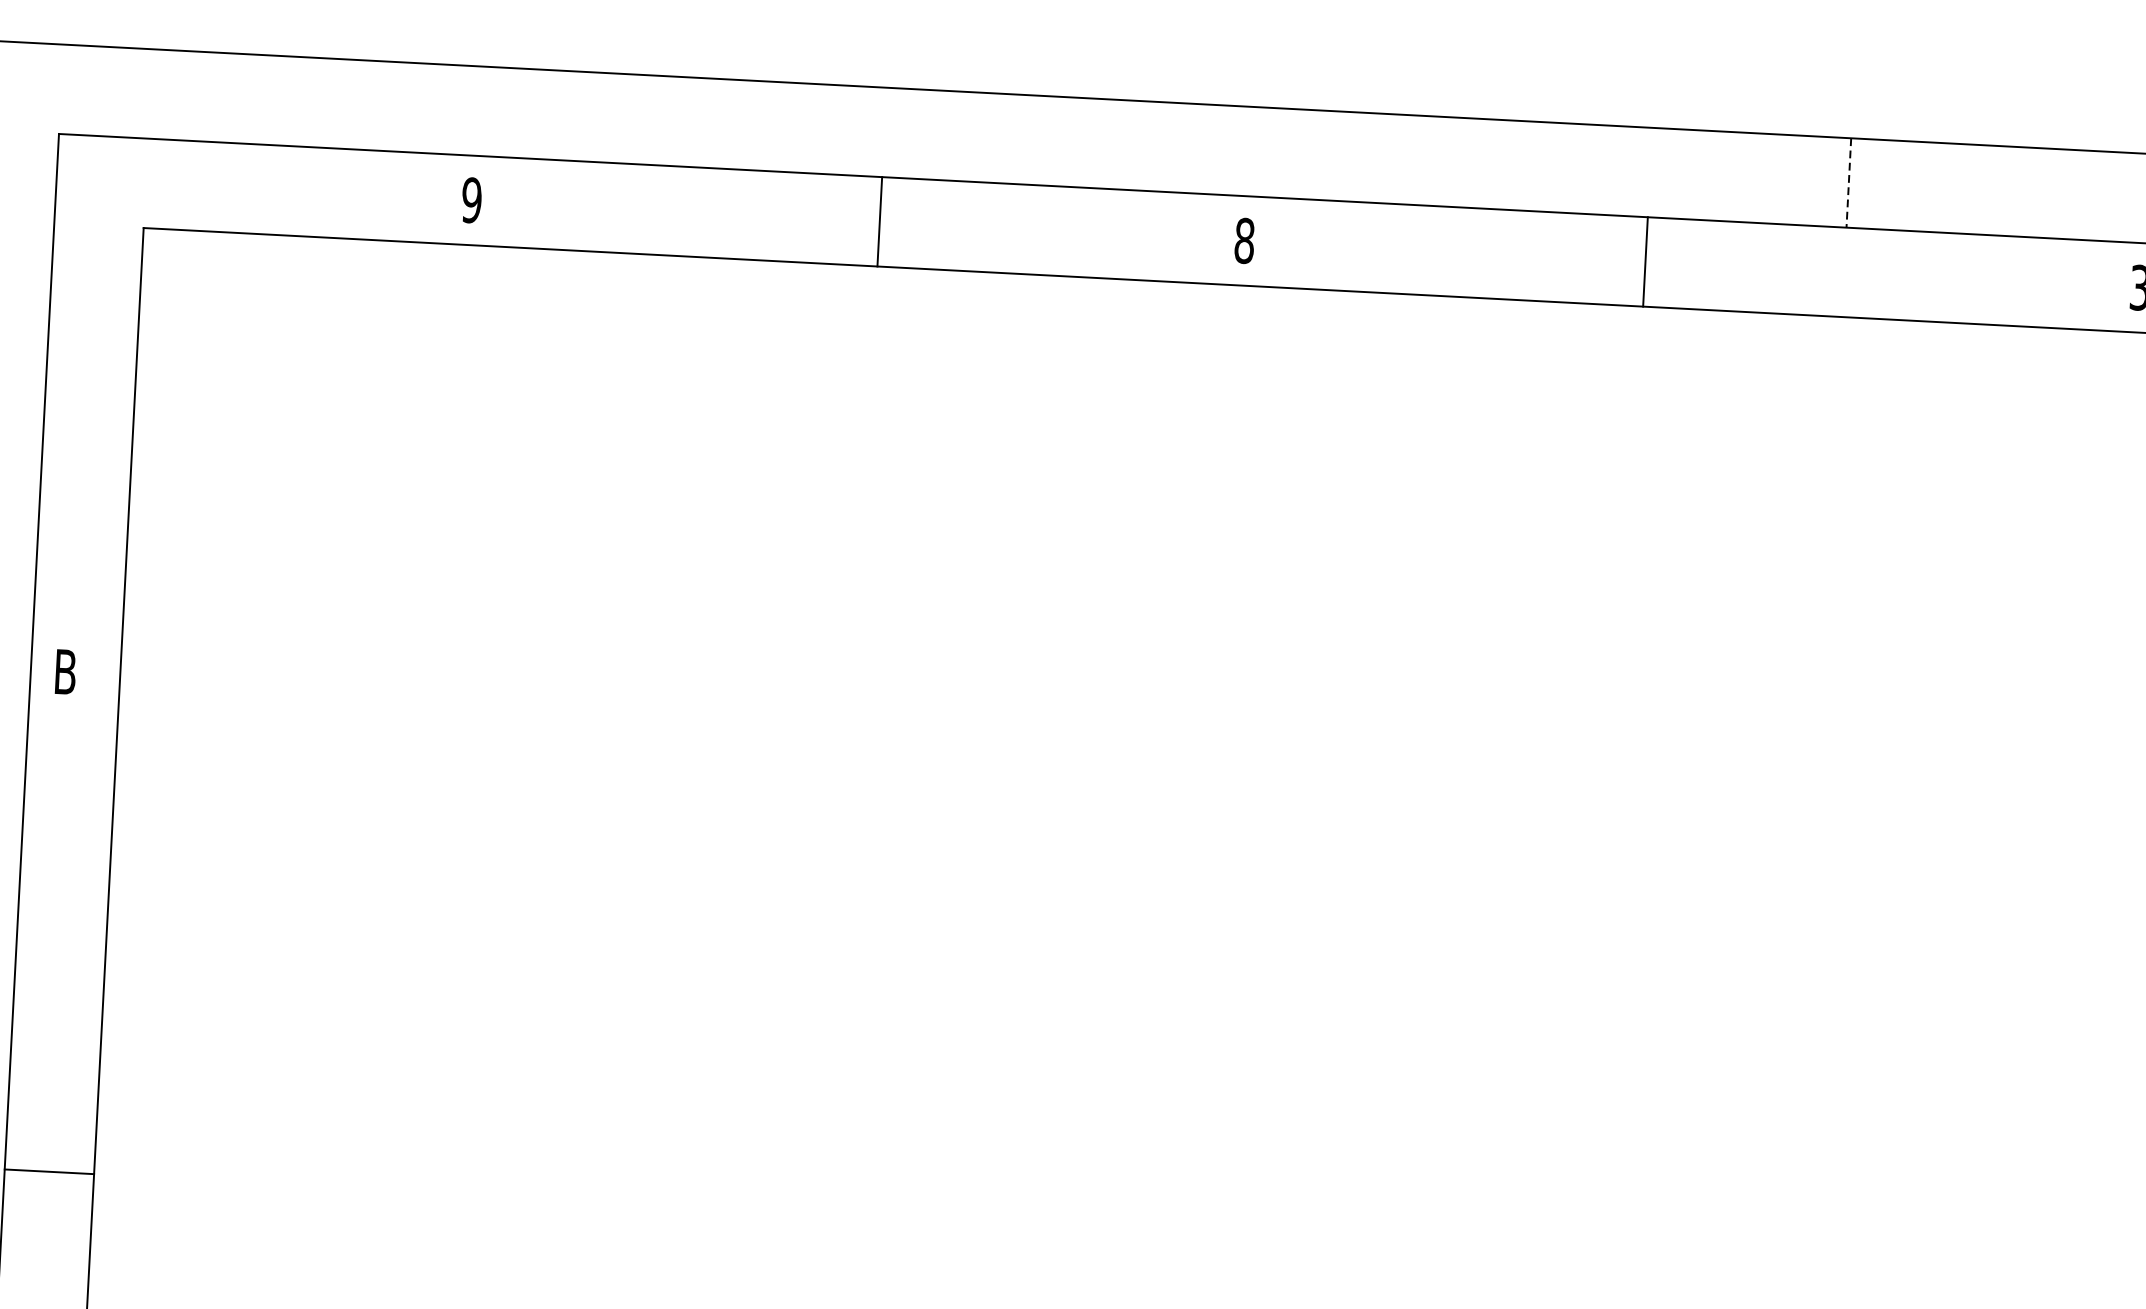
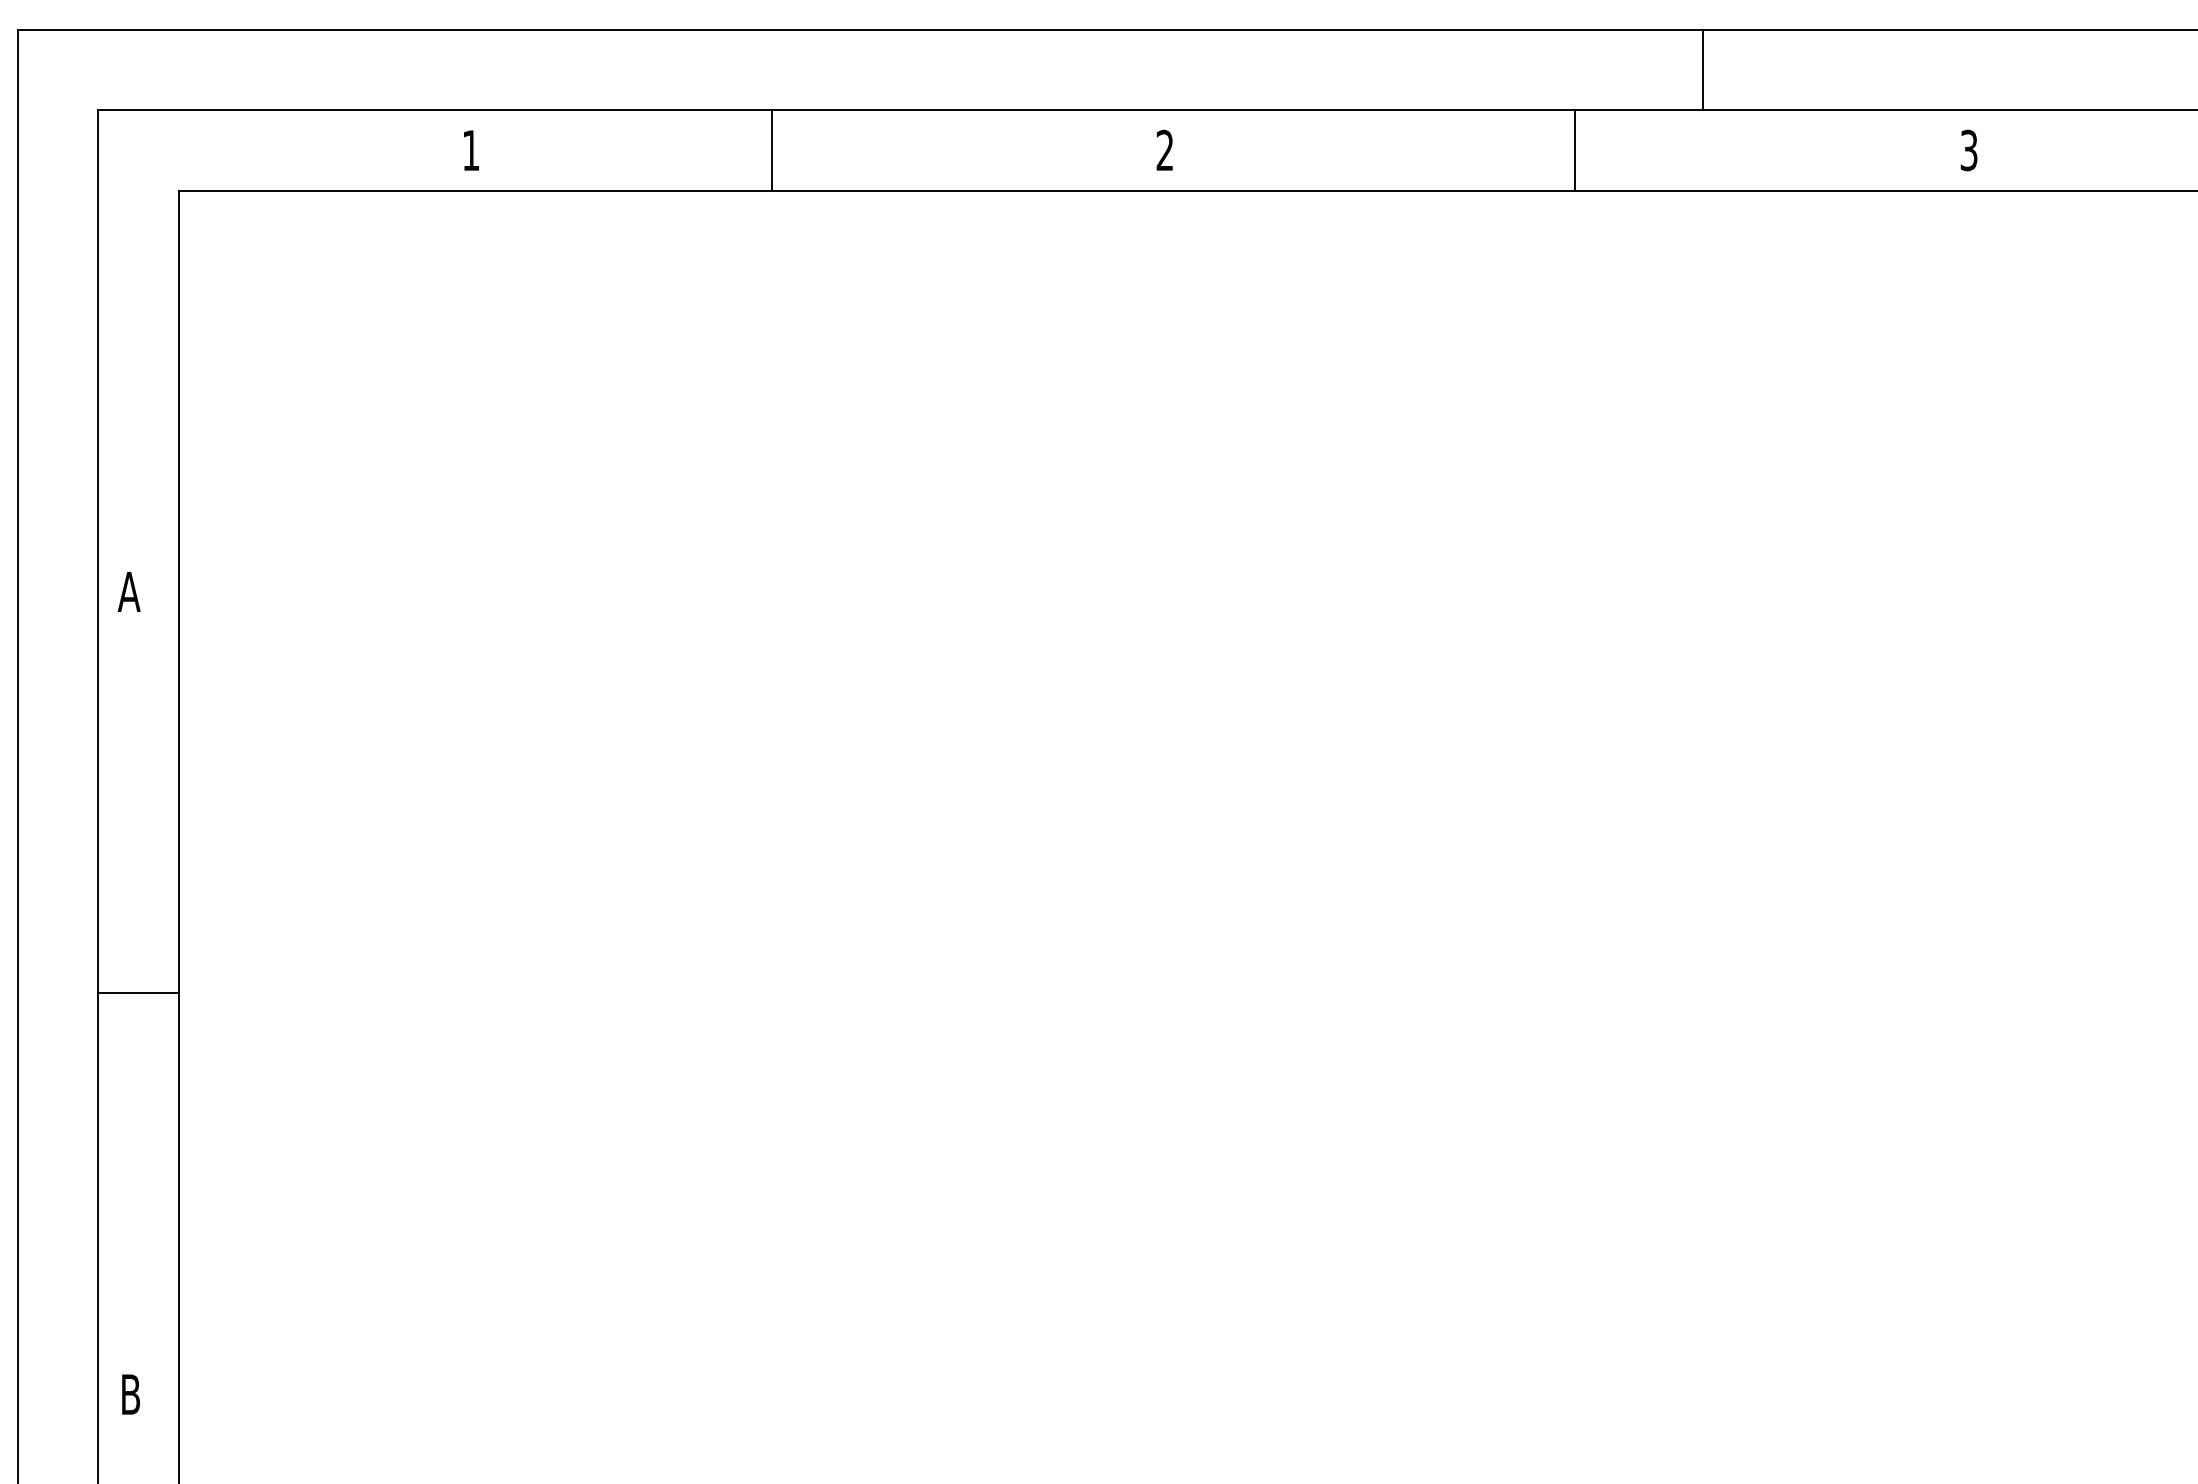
line: (1848, 183) -> (1703, 70), dashed -> solid
text: (471, 200) -> (470, 150), 9 -> 1
line: (879, 221) -> (772, 150), moved
text: (1244, 240) -> (1164, 150), 8 -> 2
line: (1646, 261) -> (1575, 150), moved
text: (64, 671) -> (128, 591), B -> A
line: (49, 1172) -> (138, 993), moved

